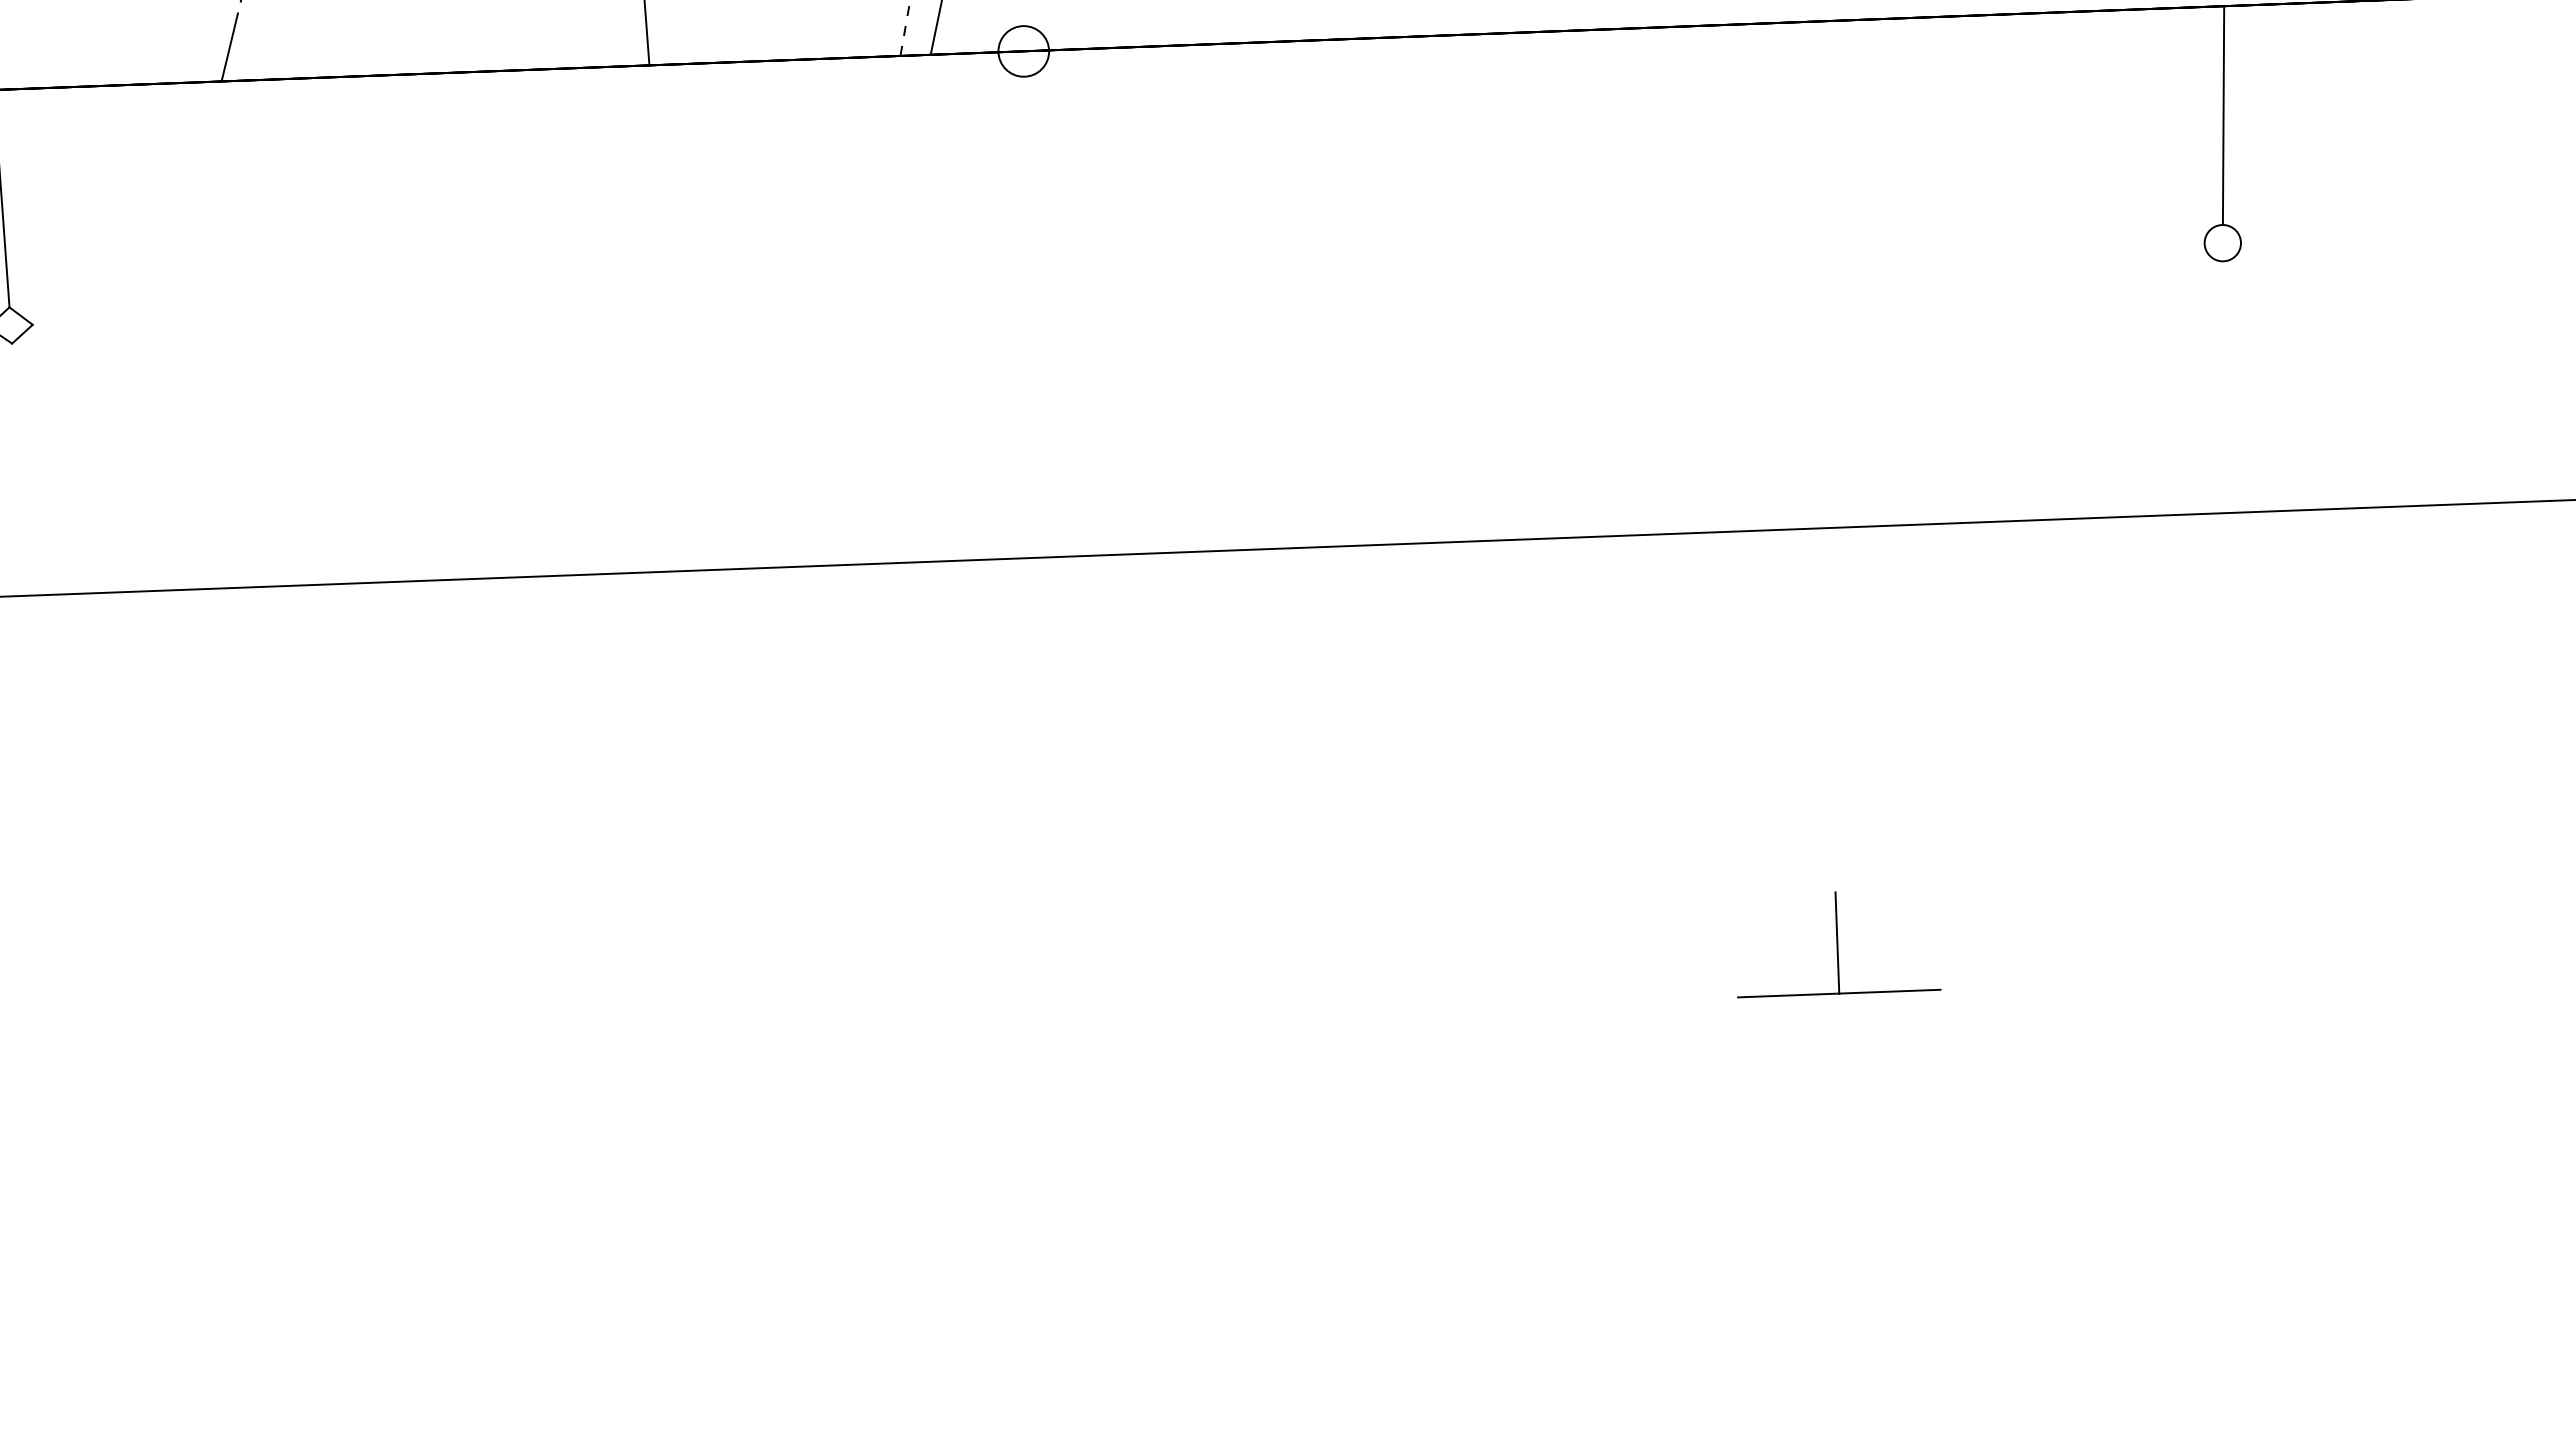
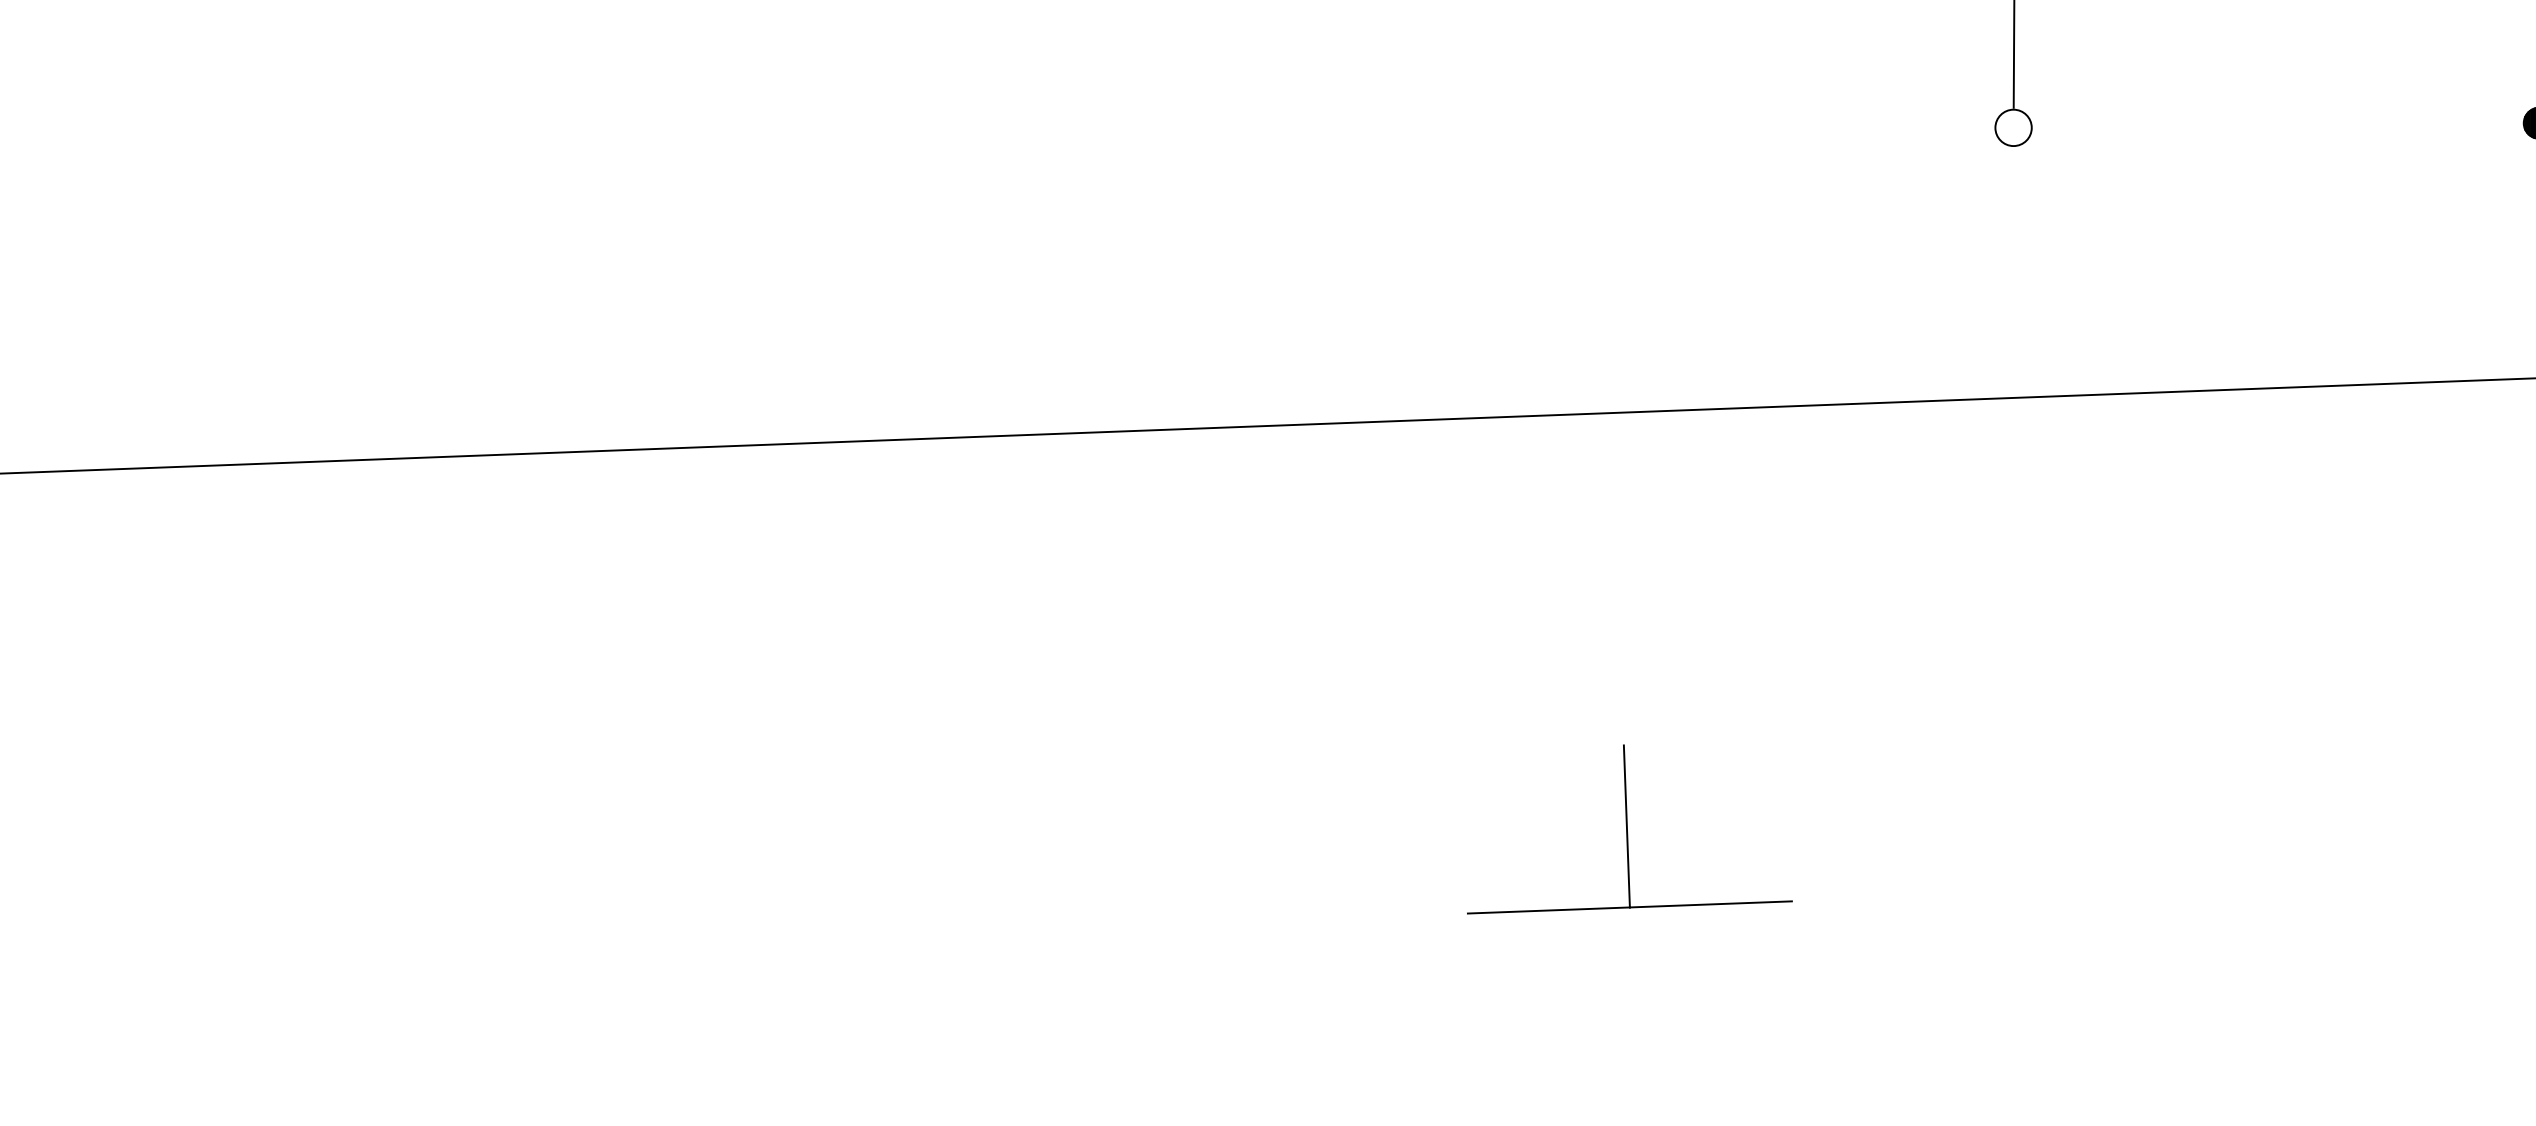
part: (1839, 944) -> (1630, 829), size x1.6

